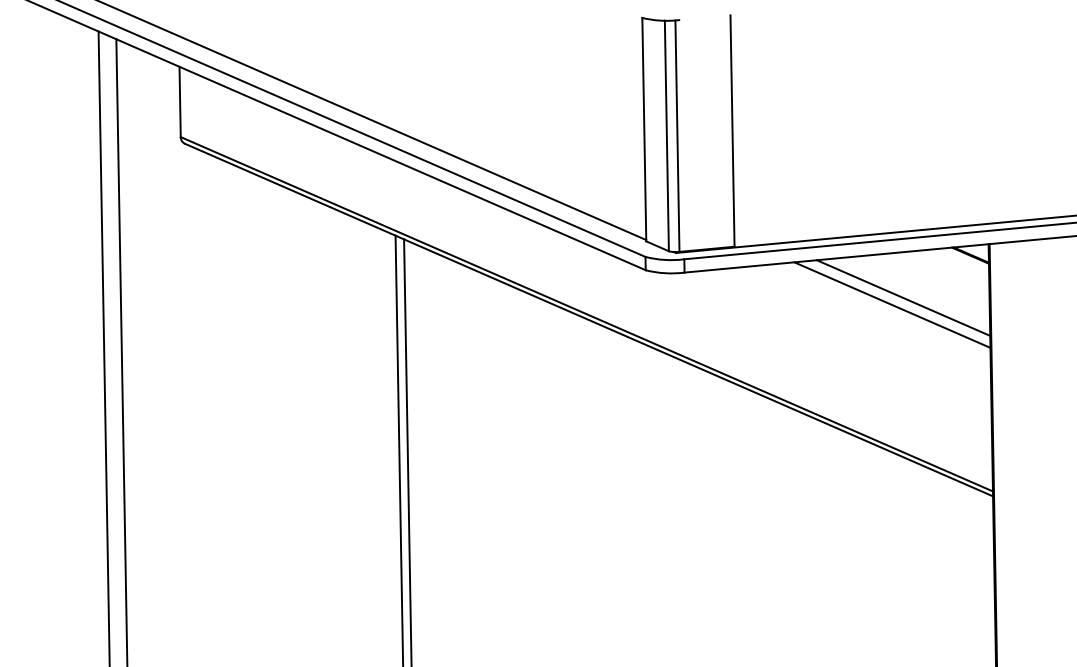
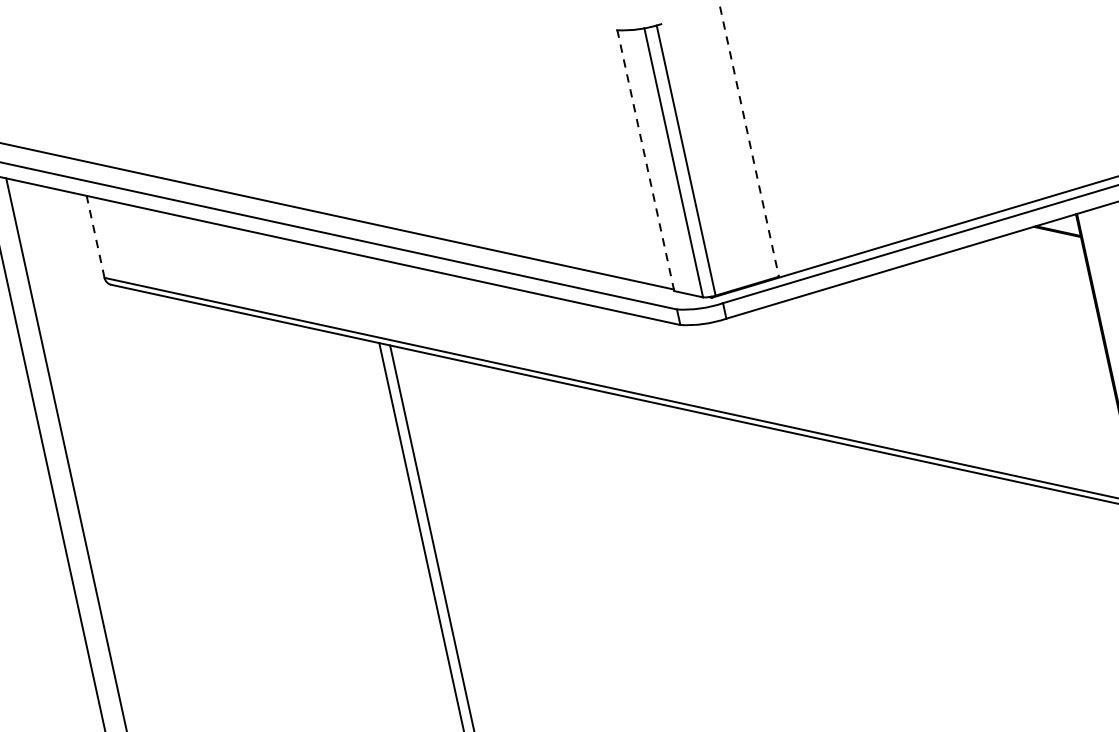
line: (180, 101) -> (95, 236), solid -> dashed
line: (644, 129) -> (646, 160), solid -> dashed
line: (732, 131) -> (749, 142), solid -> dashed
line: (903, 297) -> (988, 296), removed
line: (892, 304) -> (977, 307), removed

